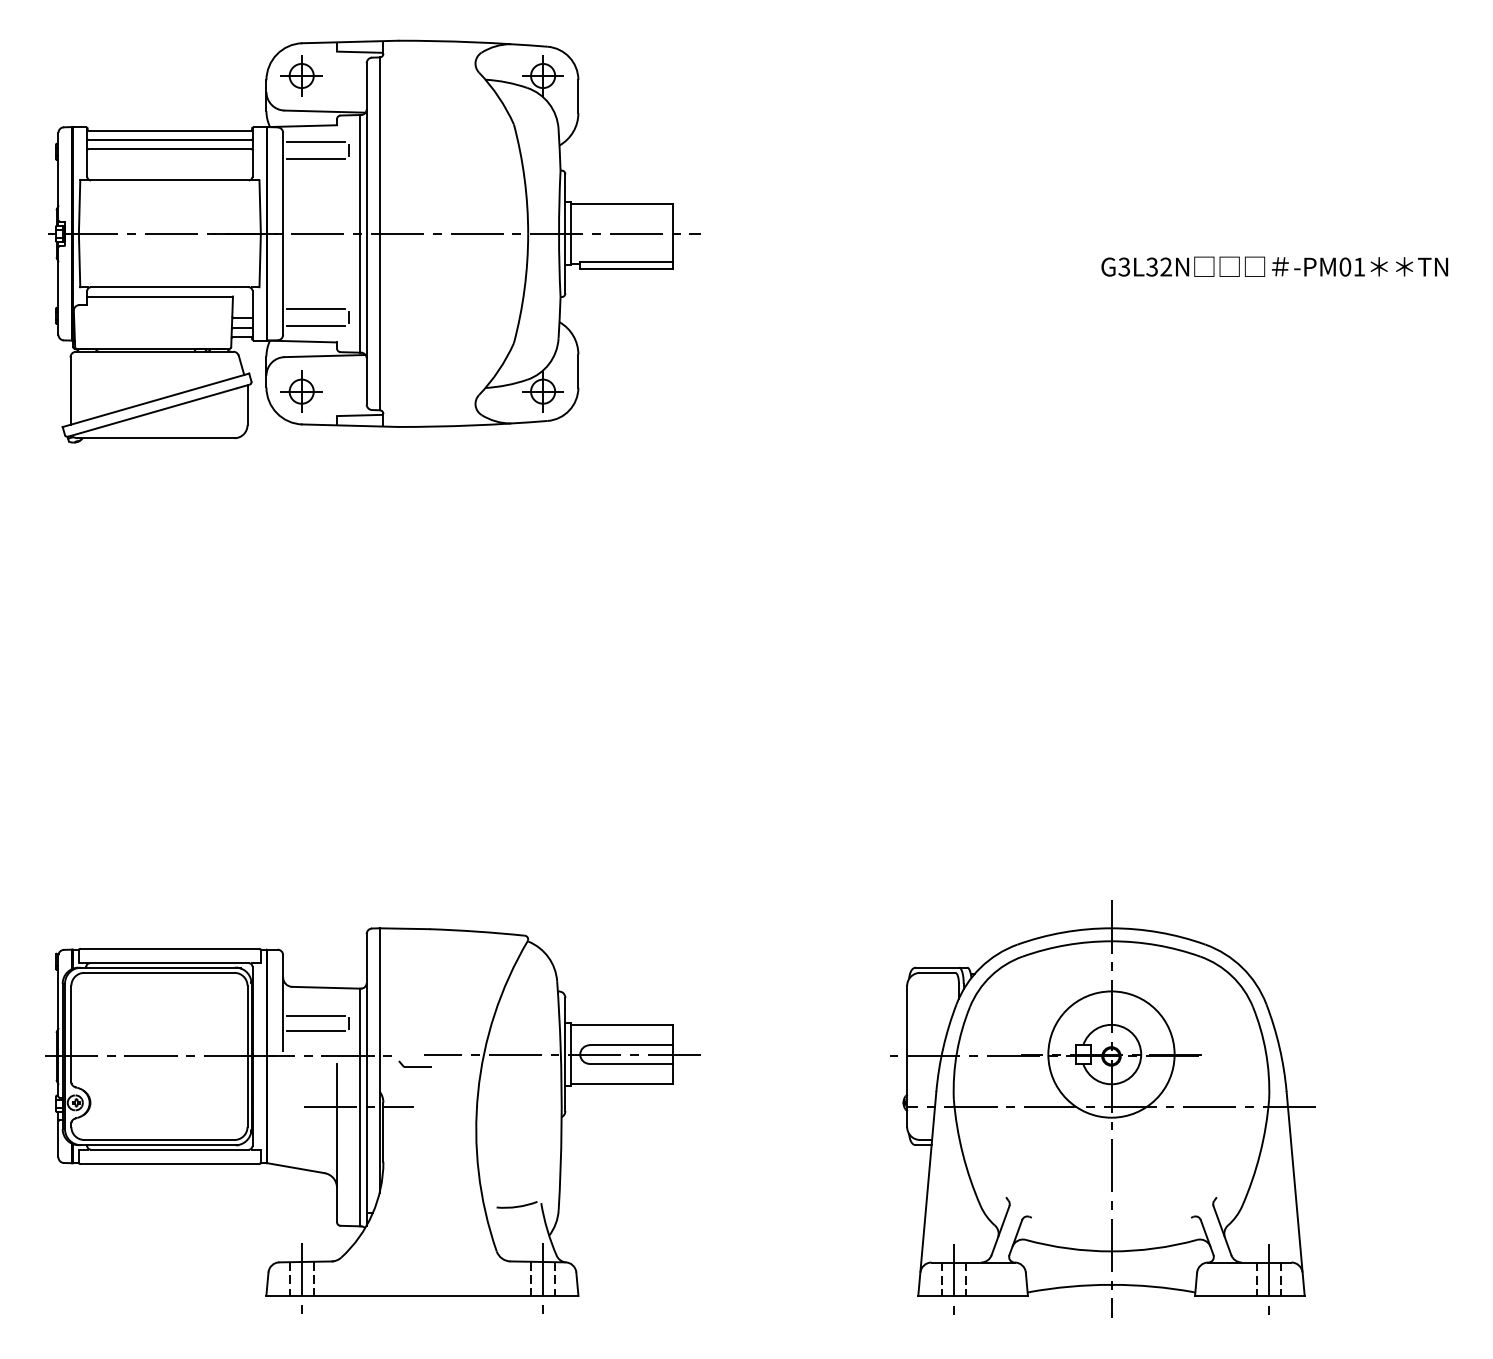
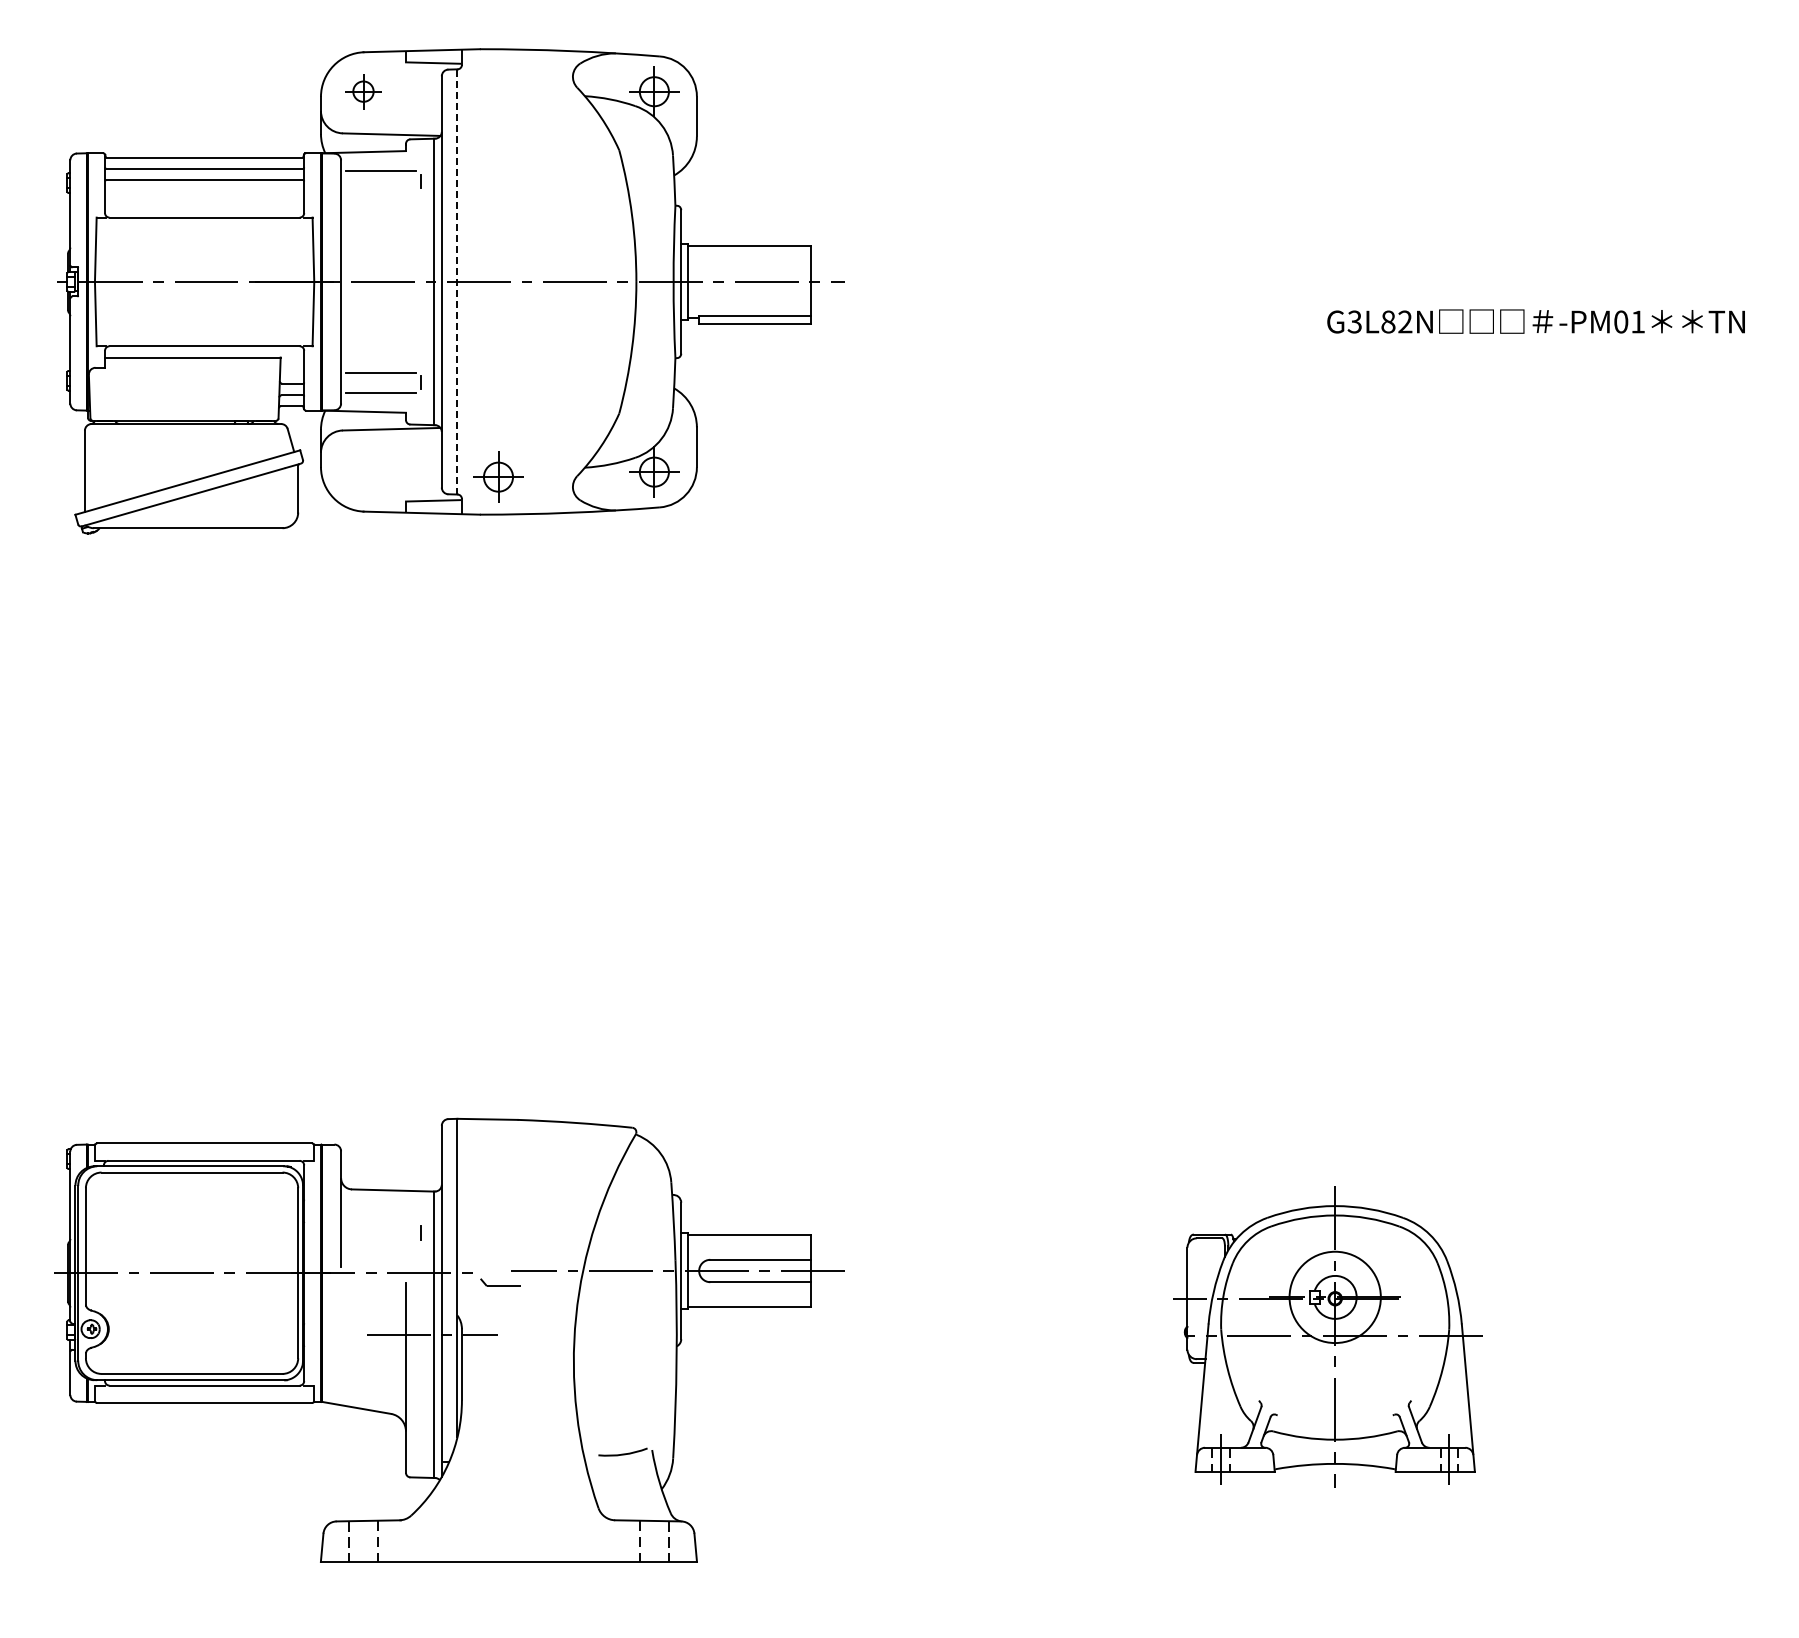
part: (301, 75) -> (363, 91), size x0.7
line: (315, 158) -> (380, 191), removed
line: (379, 233) -> (457, 281), solid -> dashed
text: (1152, 266) -> (1388, 321), G3L32N -> G3L82N
part: (301, 391) -> (498, 476), moved
line: (315, 1015) -> (380, 1224), removed
line: (315, 1031) -> (380, 1243), removed
part: (1102, 1108) -> (1328, 1336), size x0.6
line: (301, 1279) -> (363, 1541), removed
line: (543, 1279) -> (654, 1541), removed

